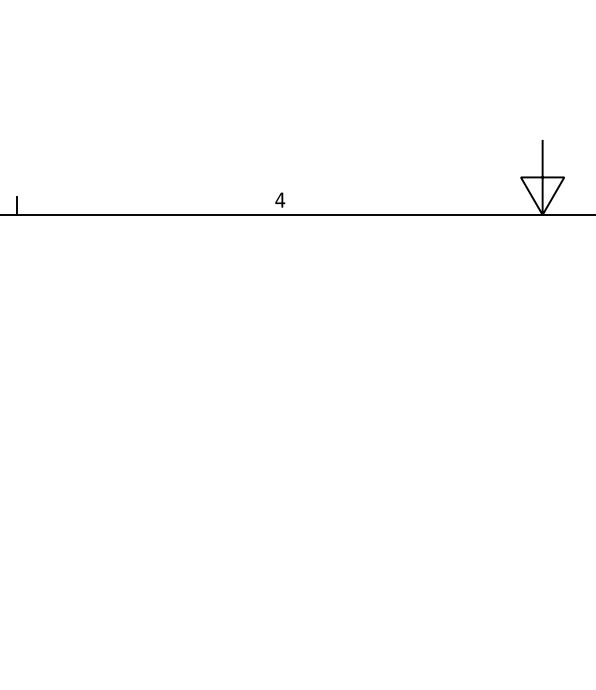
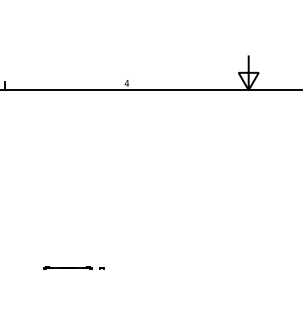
part: (165, 597) -> (73, 267), added

